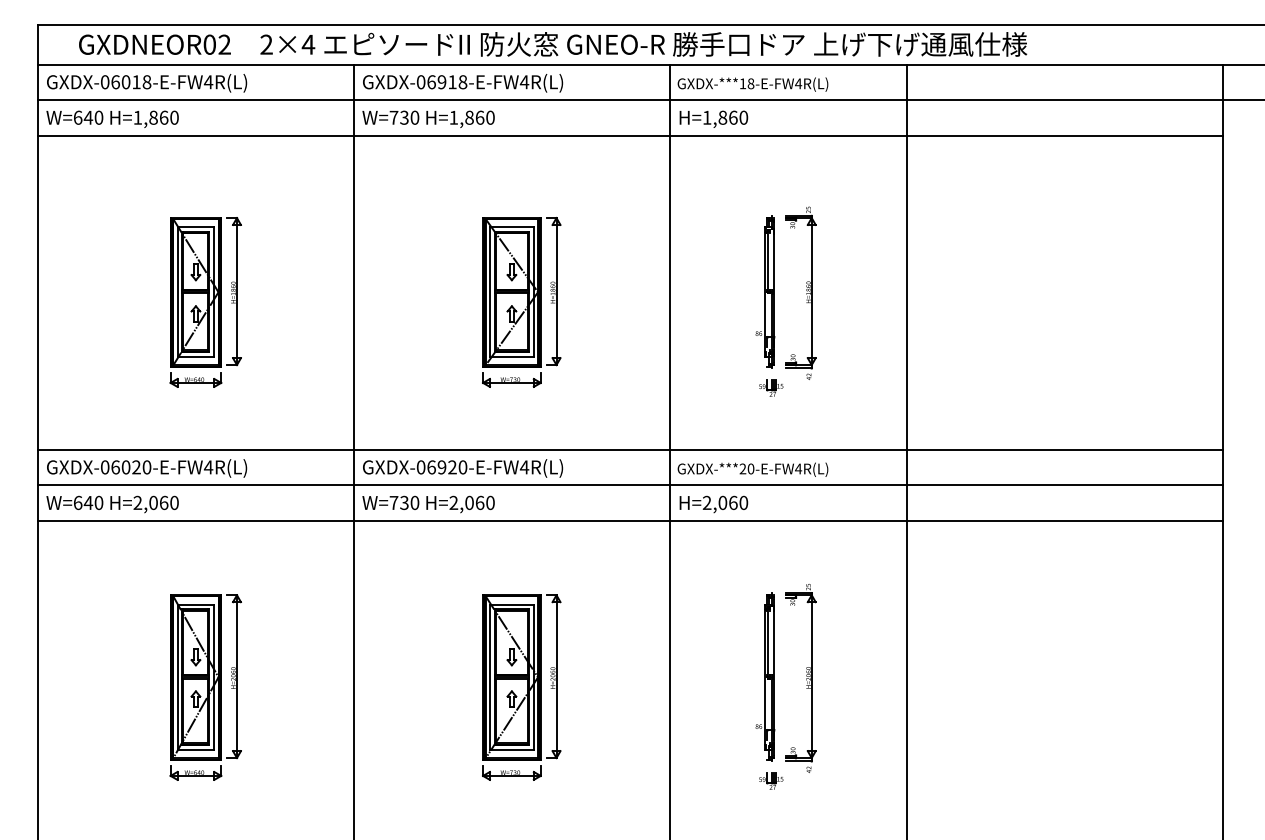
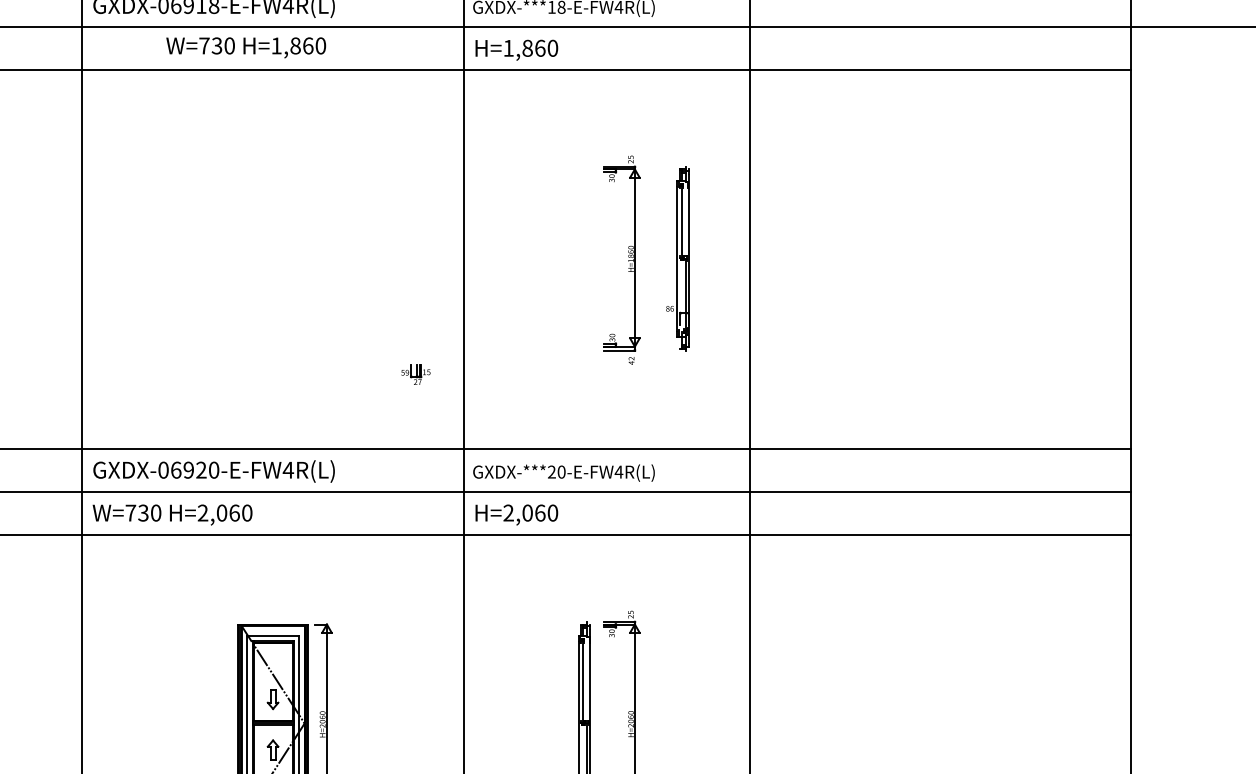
text: (428, 118) -> (246, 46), moved
part: (765, 291) -> (678, 257), moved
part: (521, 302) -> (284, 271), removed
part: (771, 387) -> (416, 373), moved

